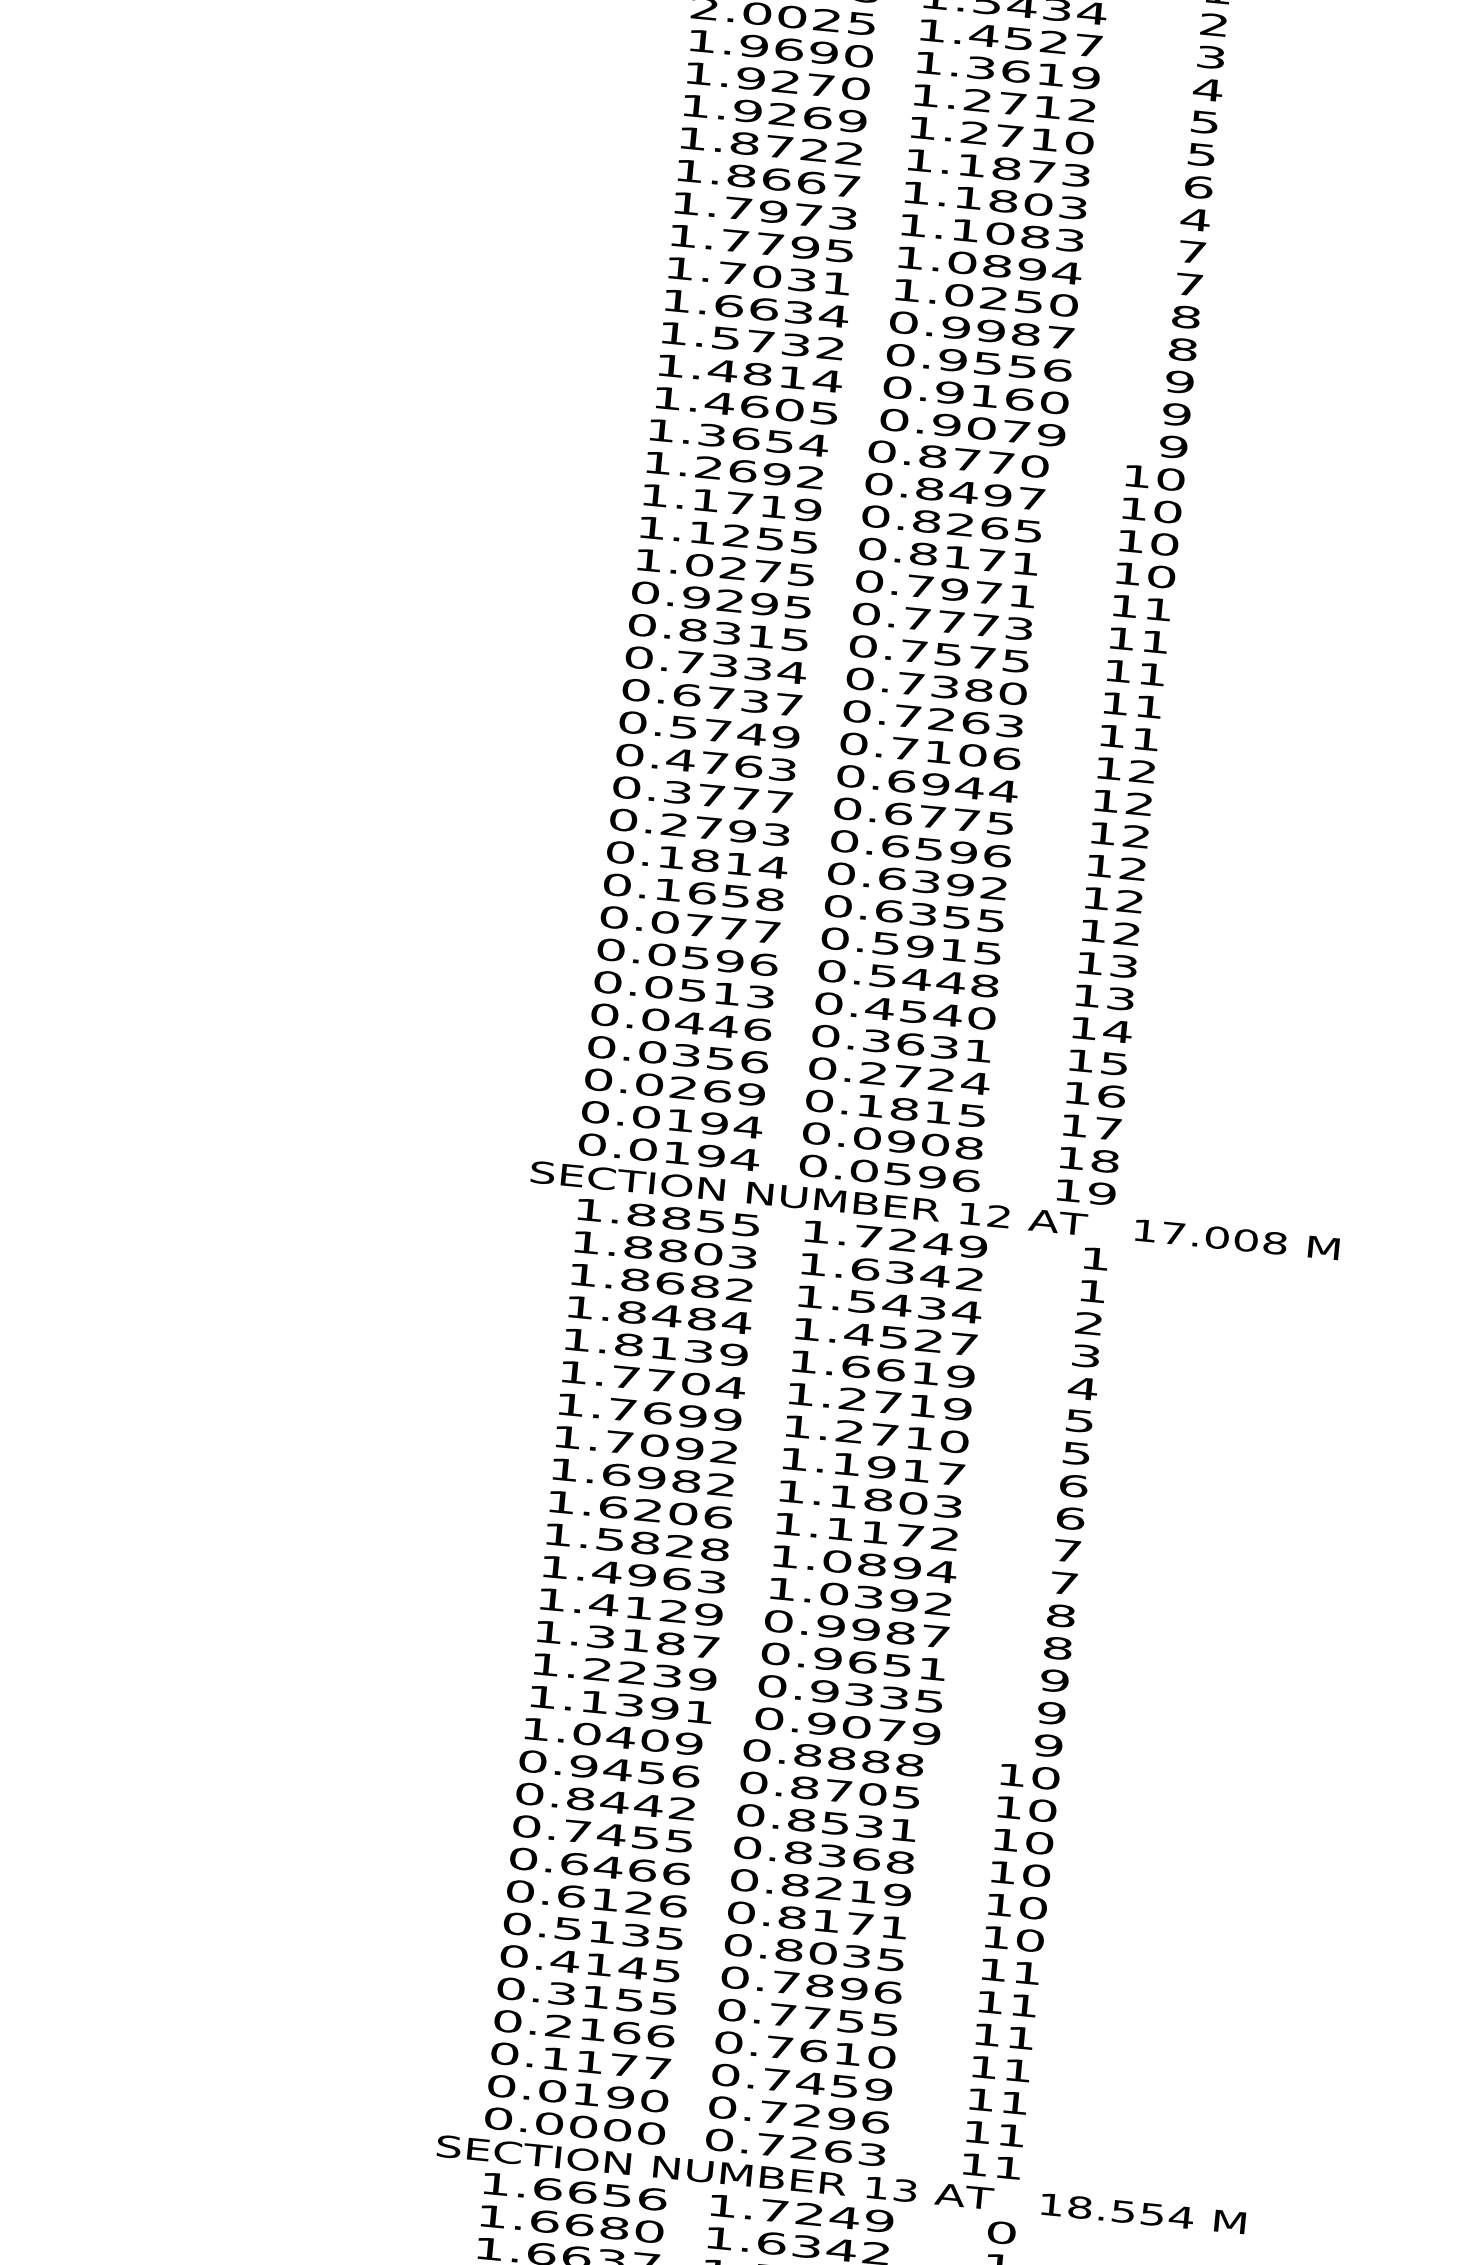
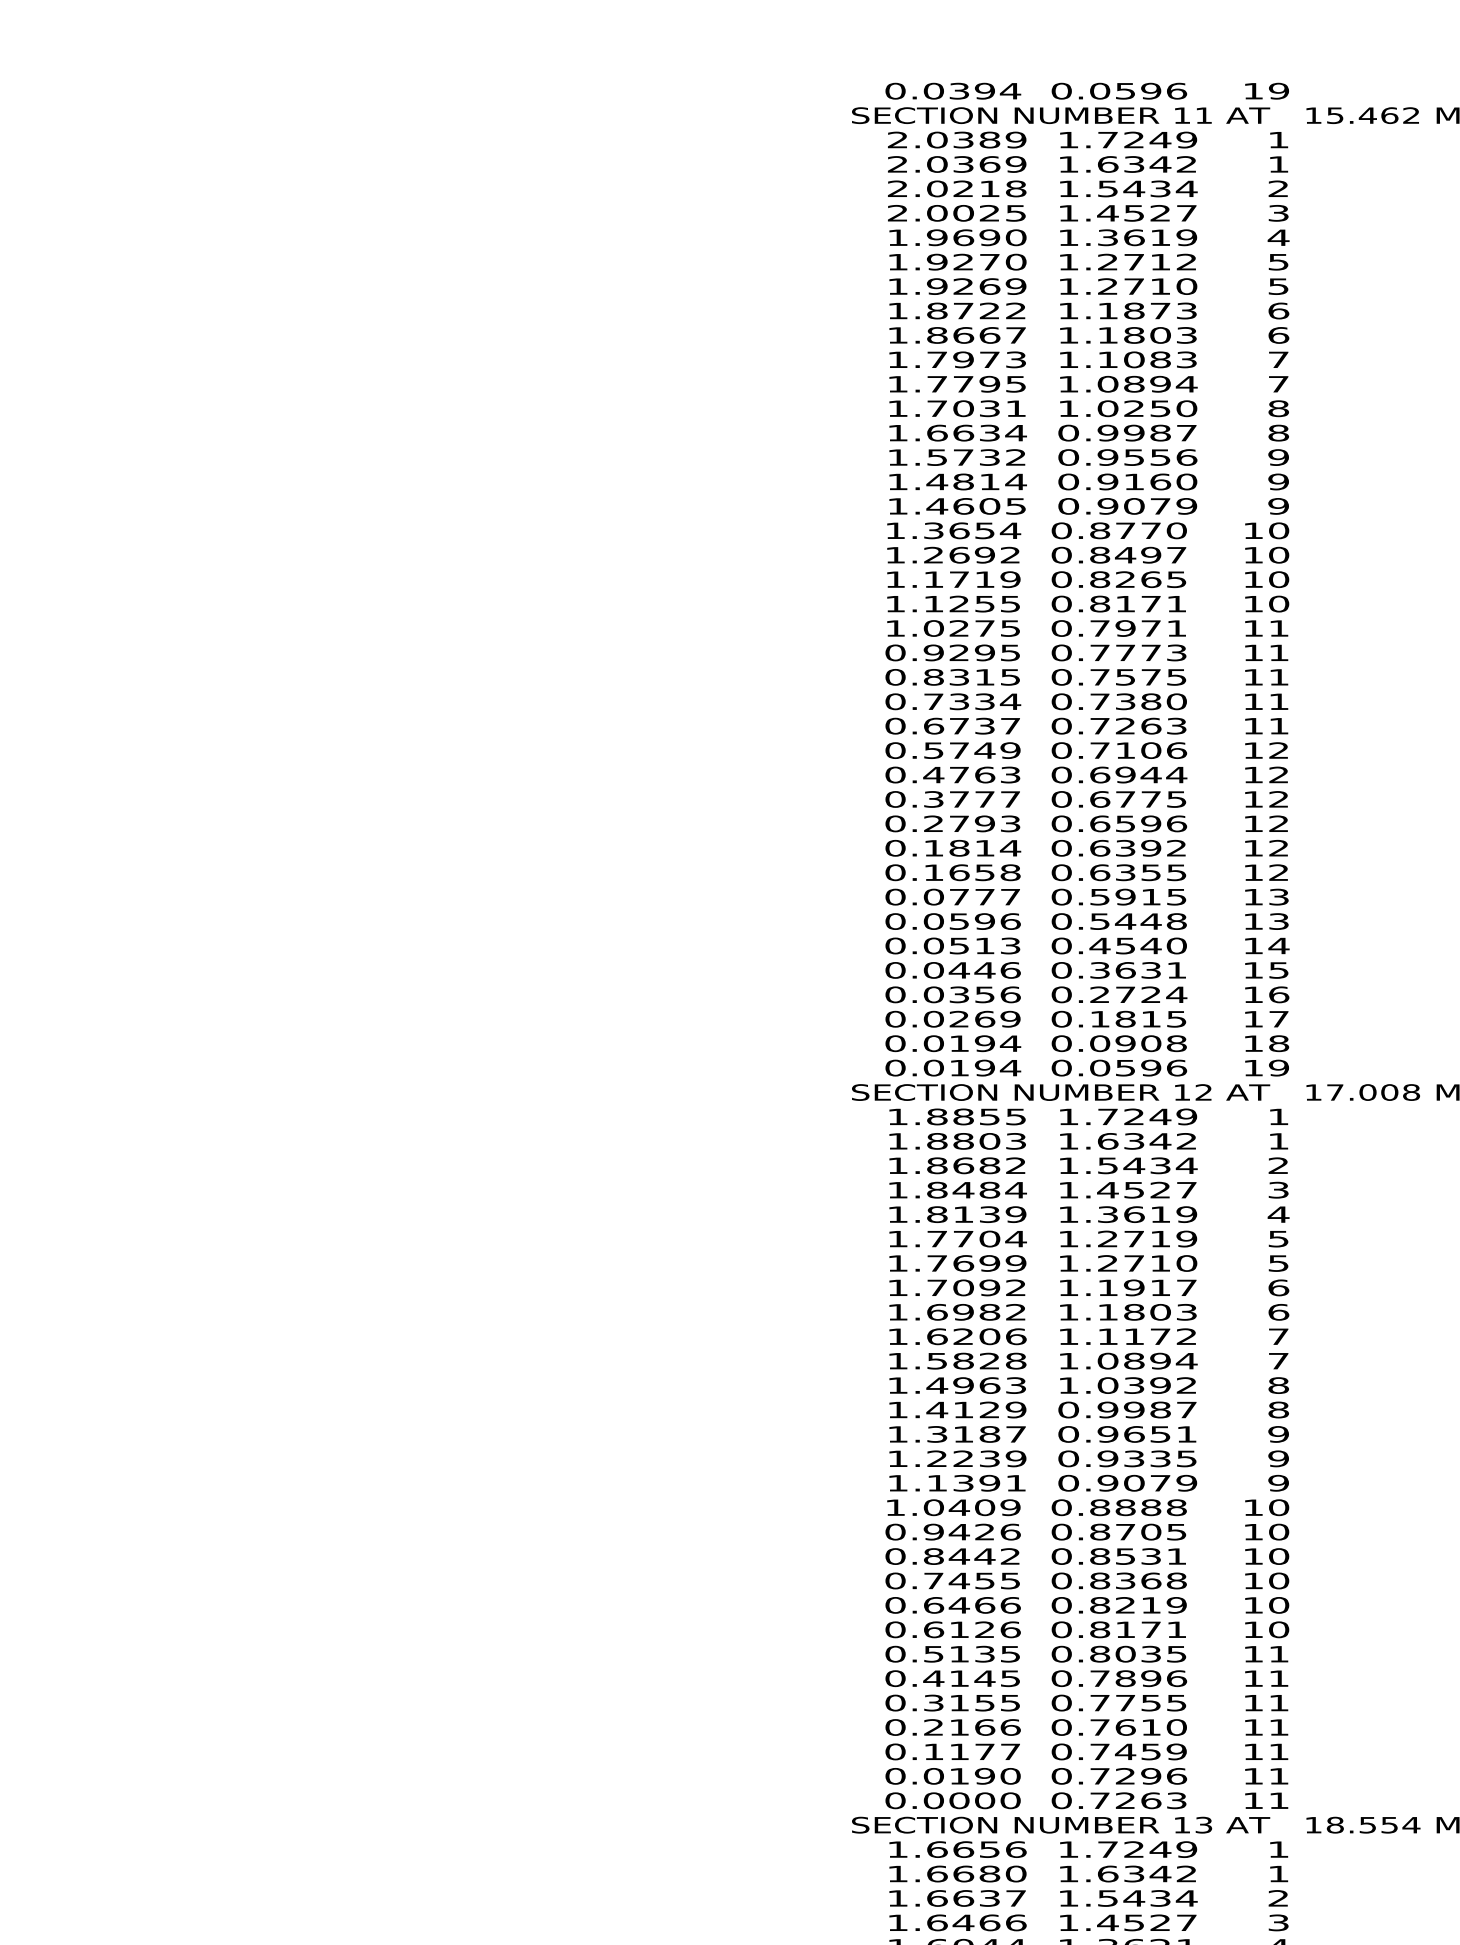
text: (1195, 219) -> (1278, 335), 4 -> 6
text: (856, 1366) -> (1108, 1214), 1.6619 -> 1.3619
text: (651, 1772) -> (984, 1531), 0.9456 -> 0.9426
text: (1001, 2232) -> (1278, 1849), 0 -> 1

